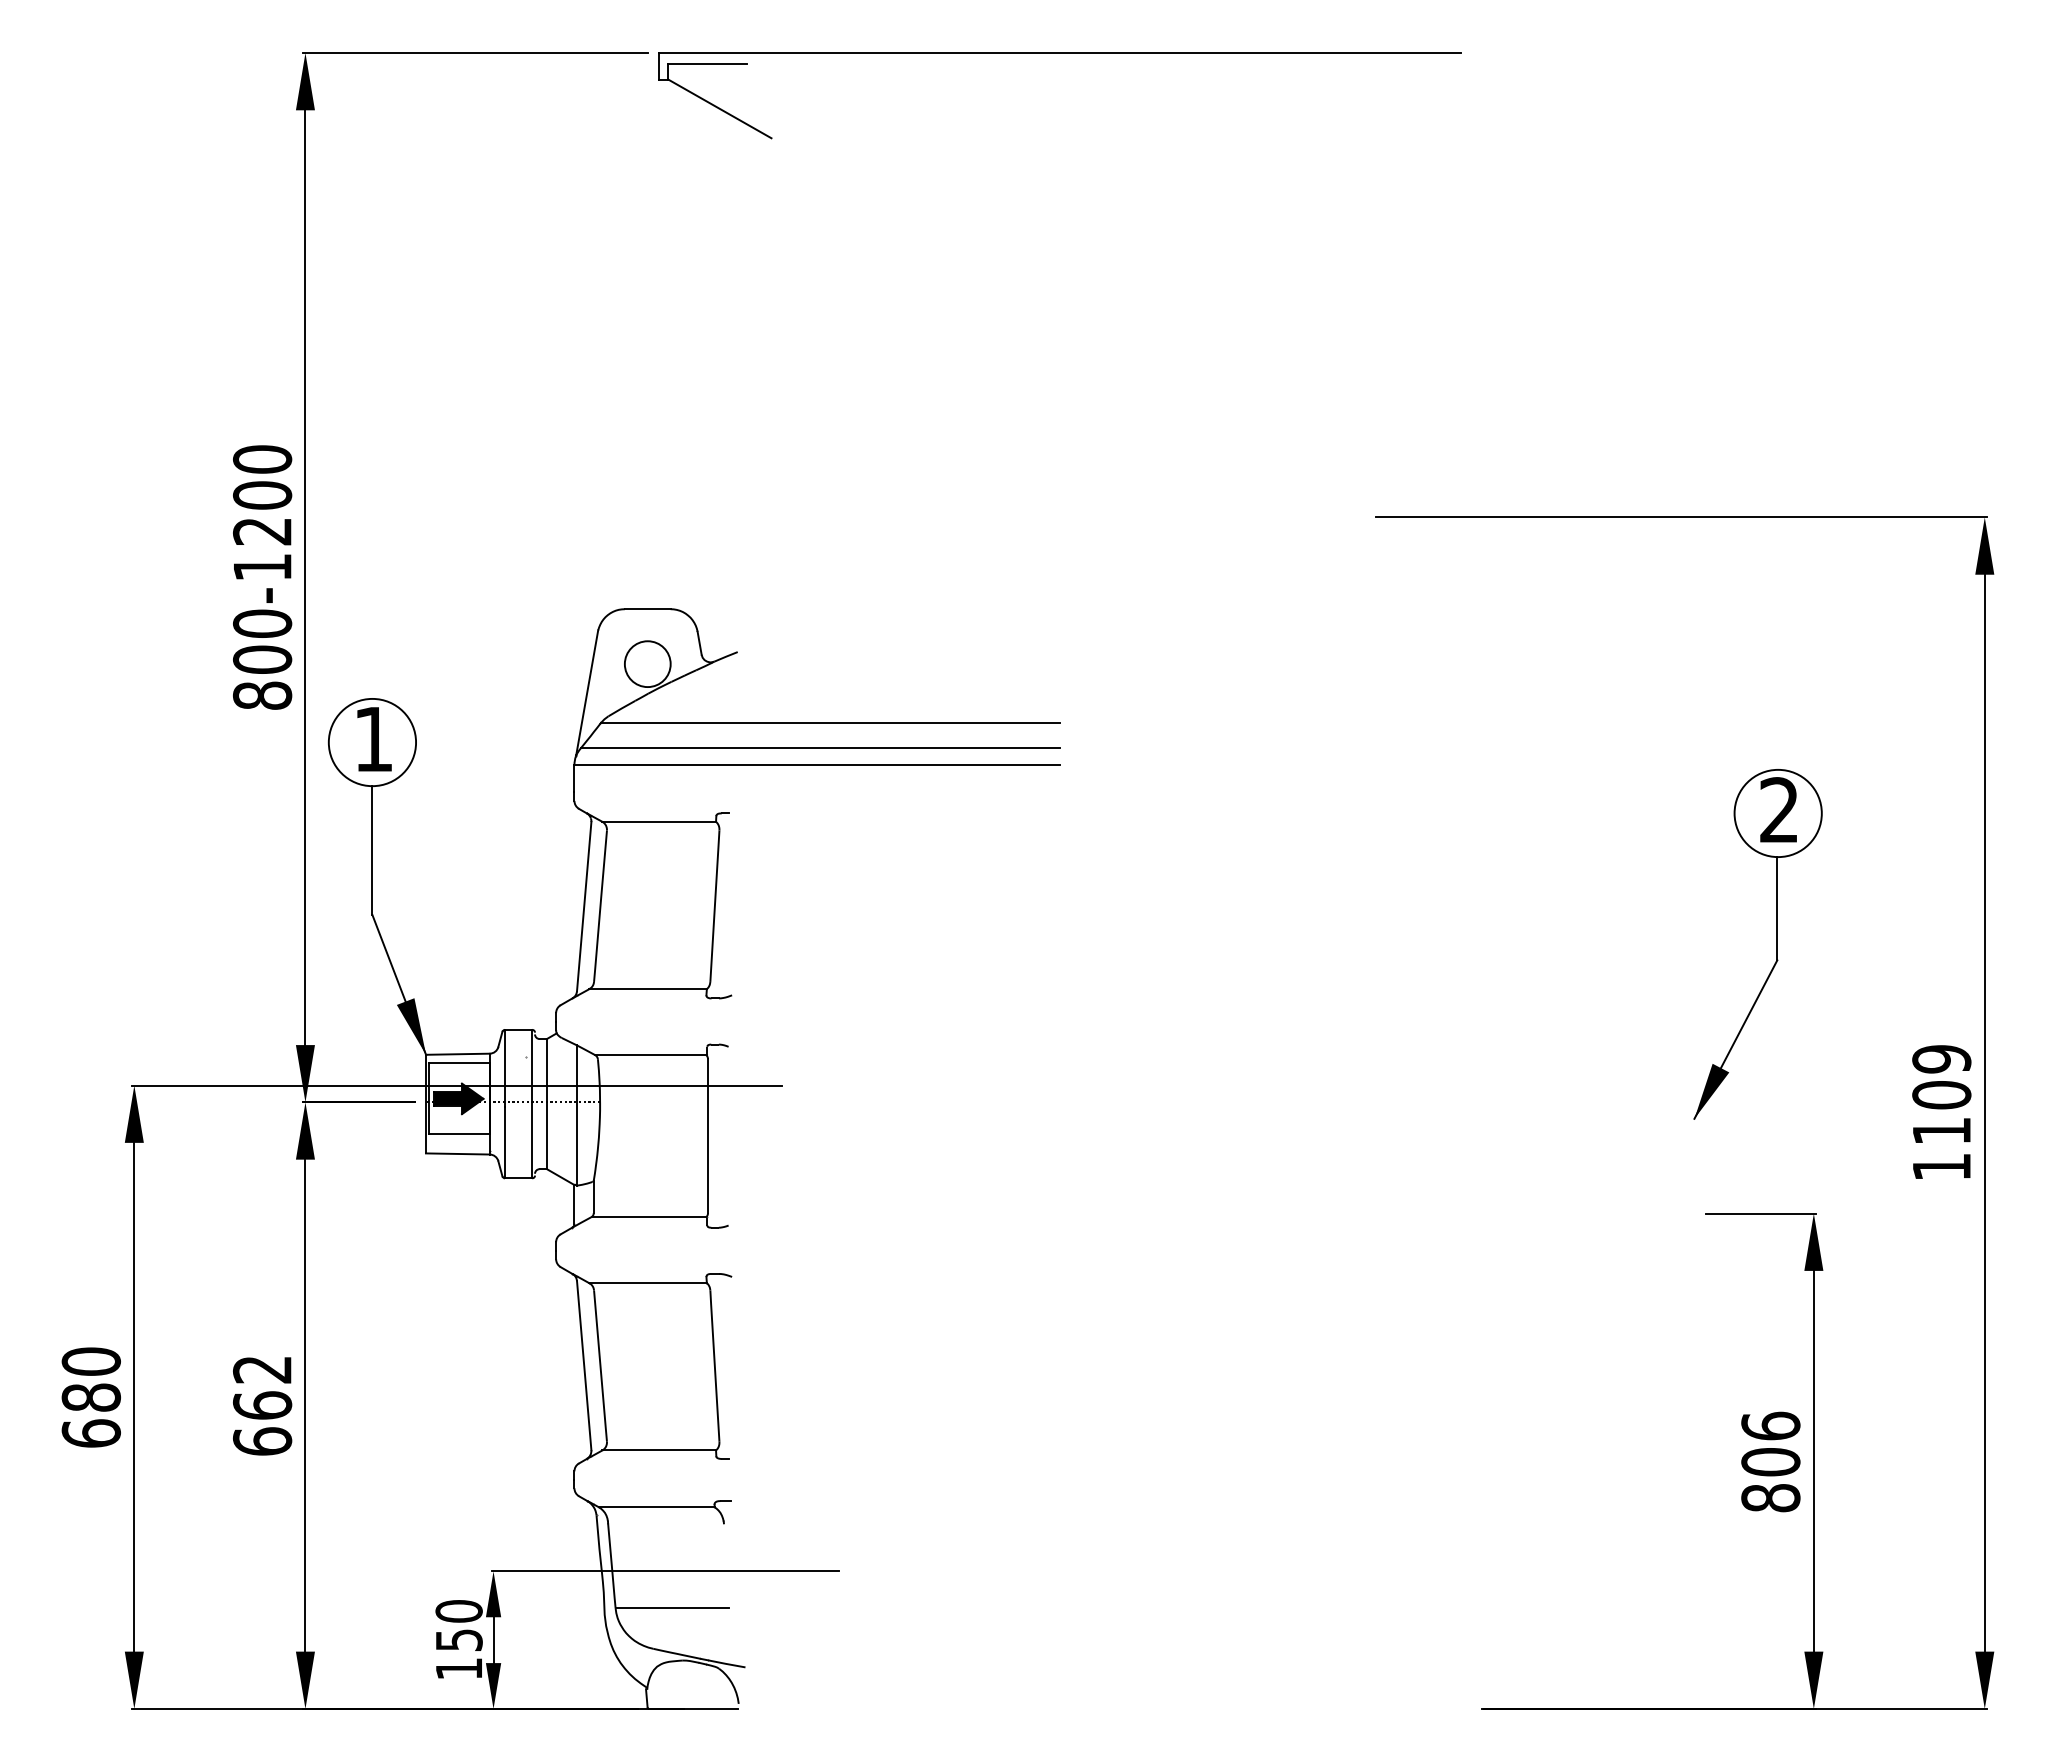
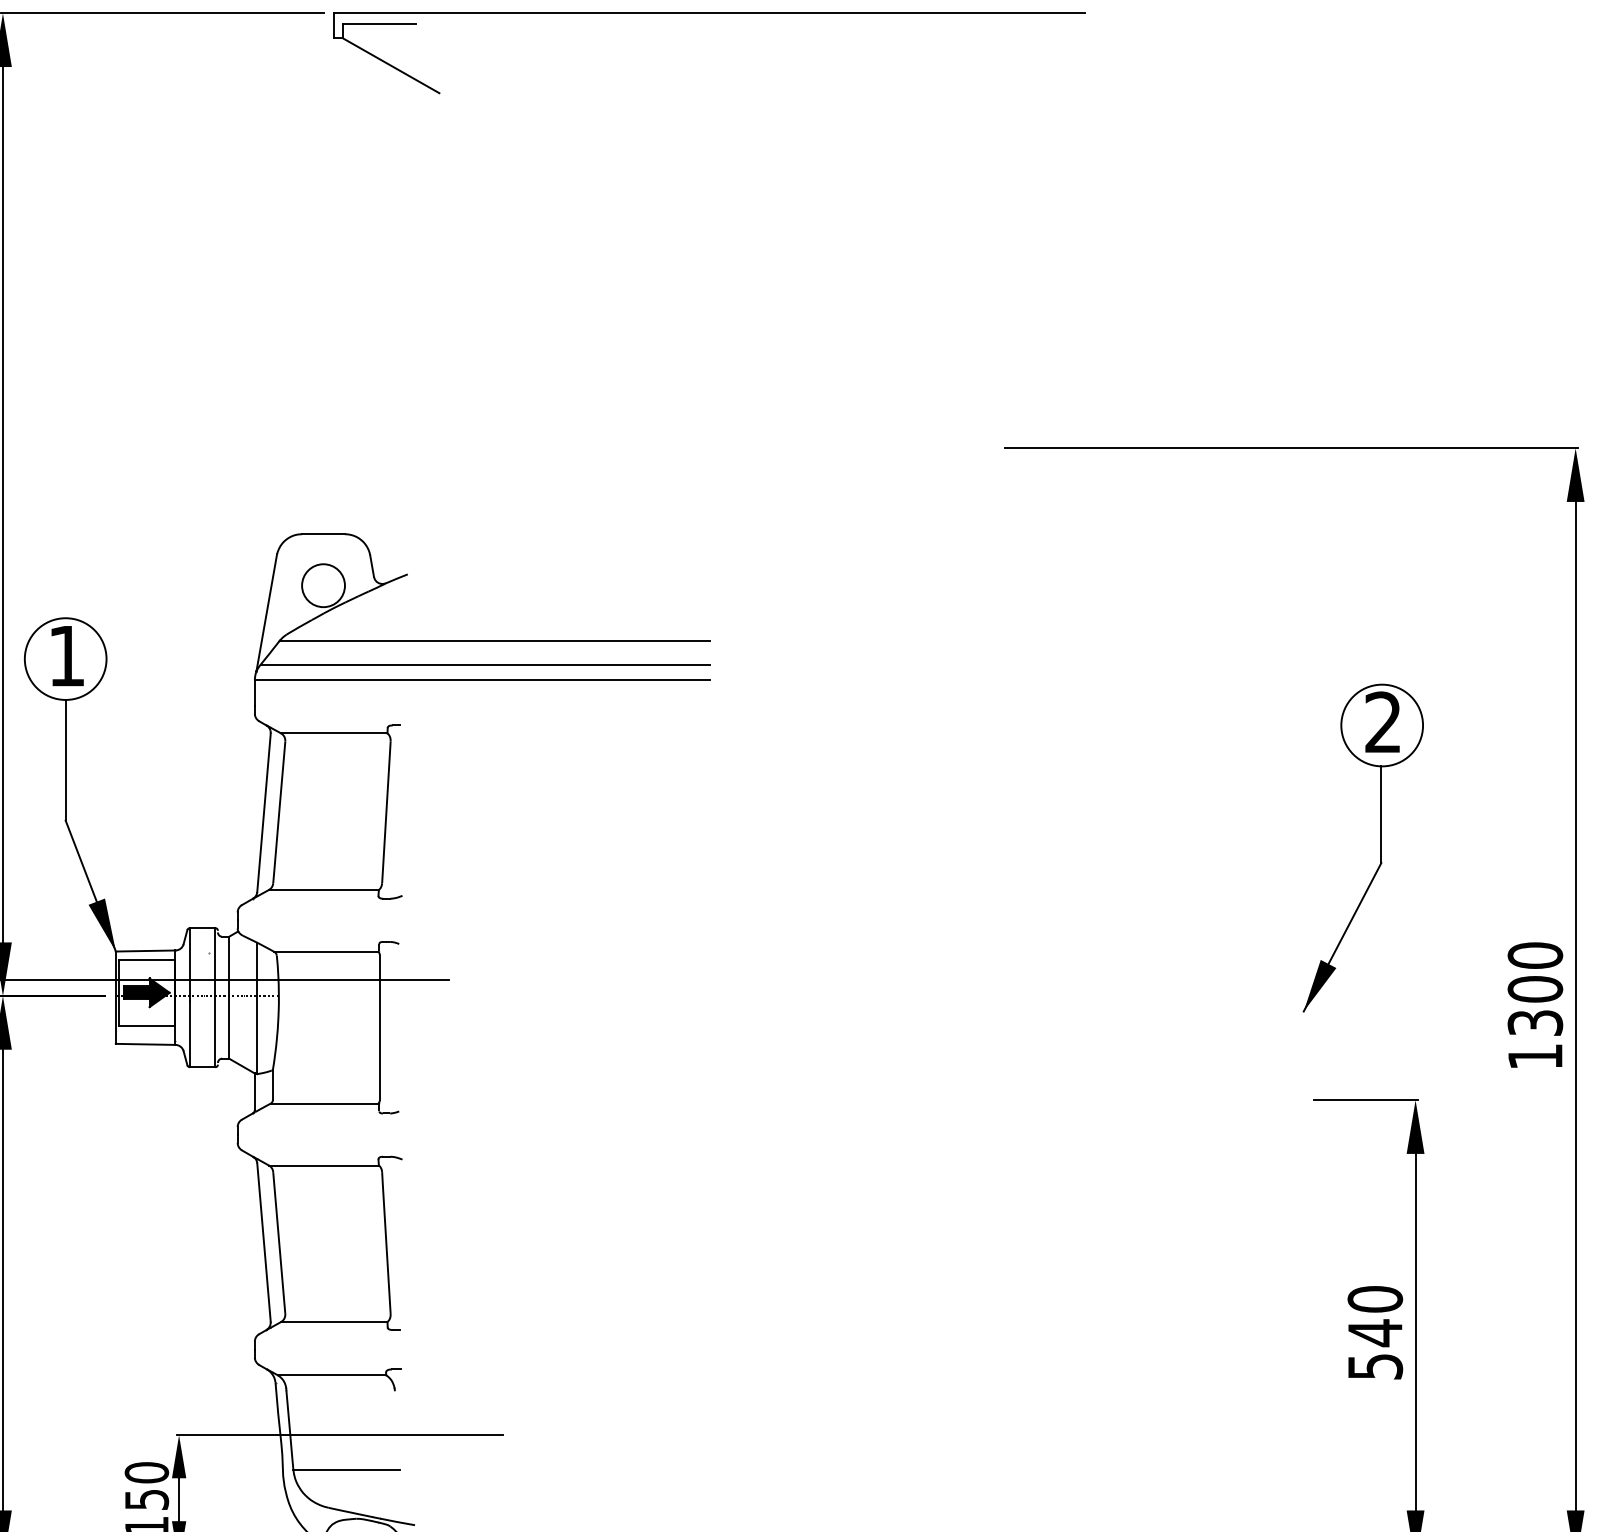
text: (1941, 1094) -> (1535, 988), 1109 -> 1300
text: (1770, 1461) -> (1374, 1332), 806 -> 540

